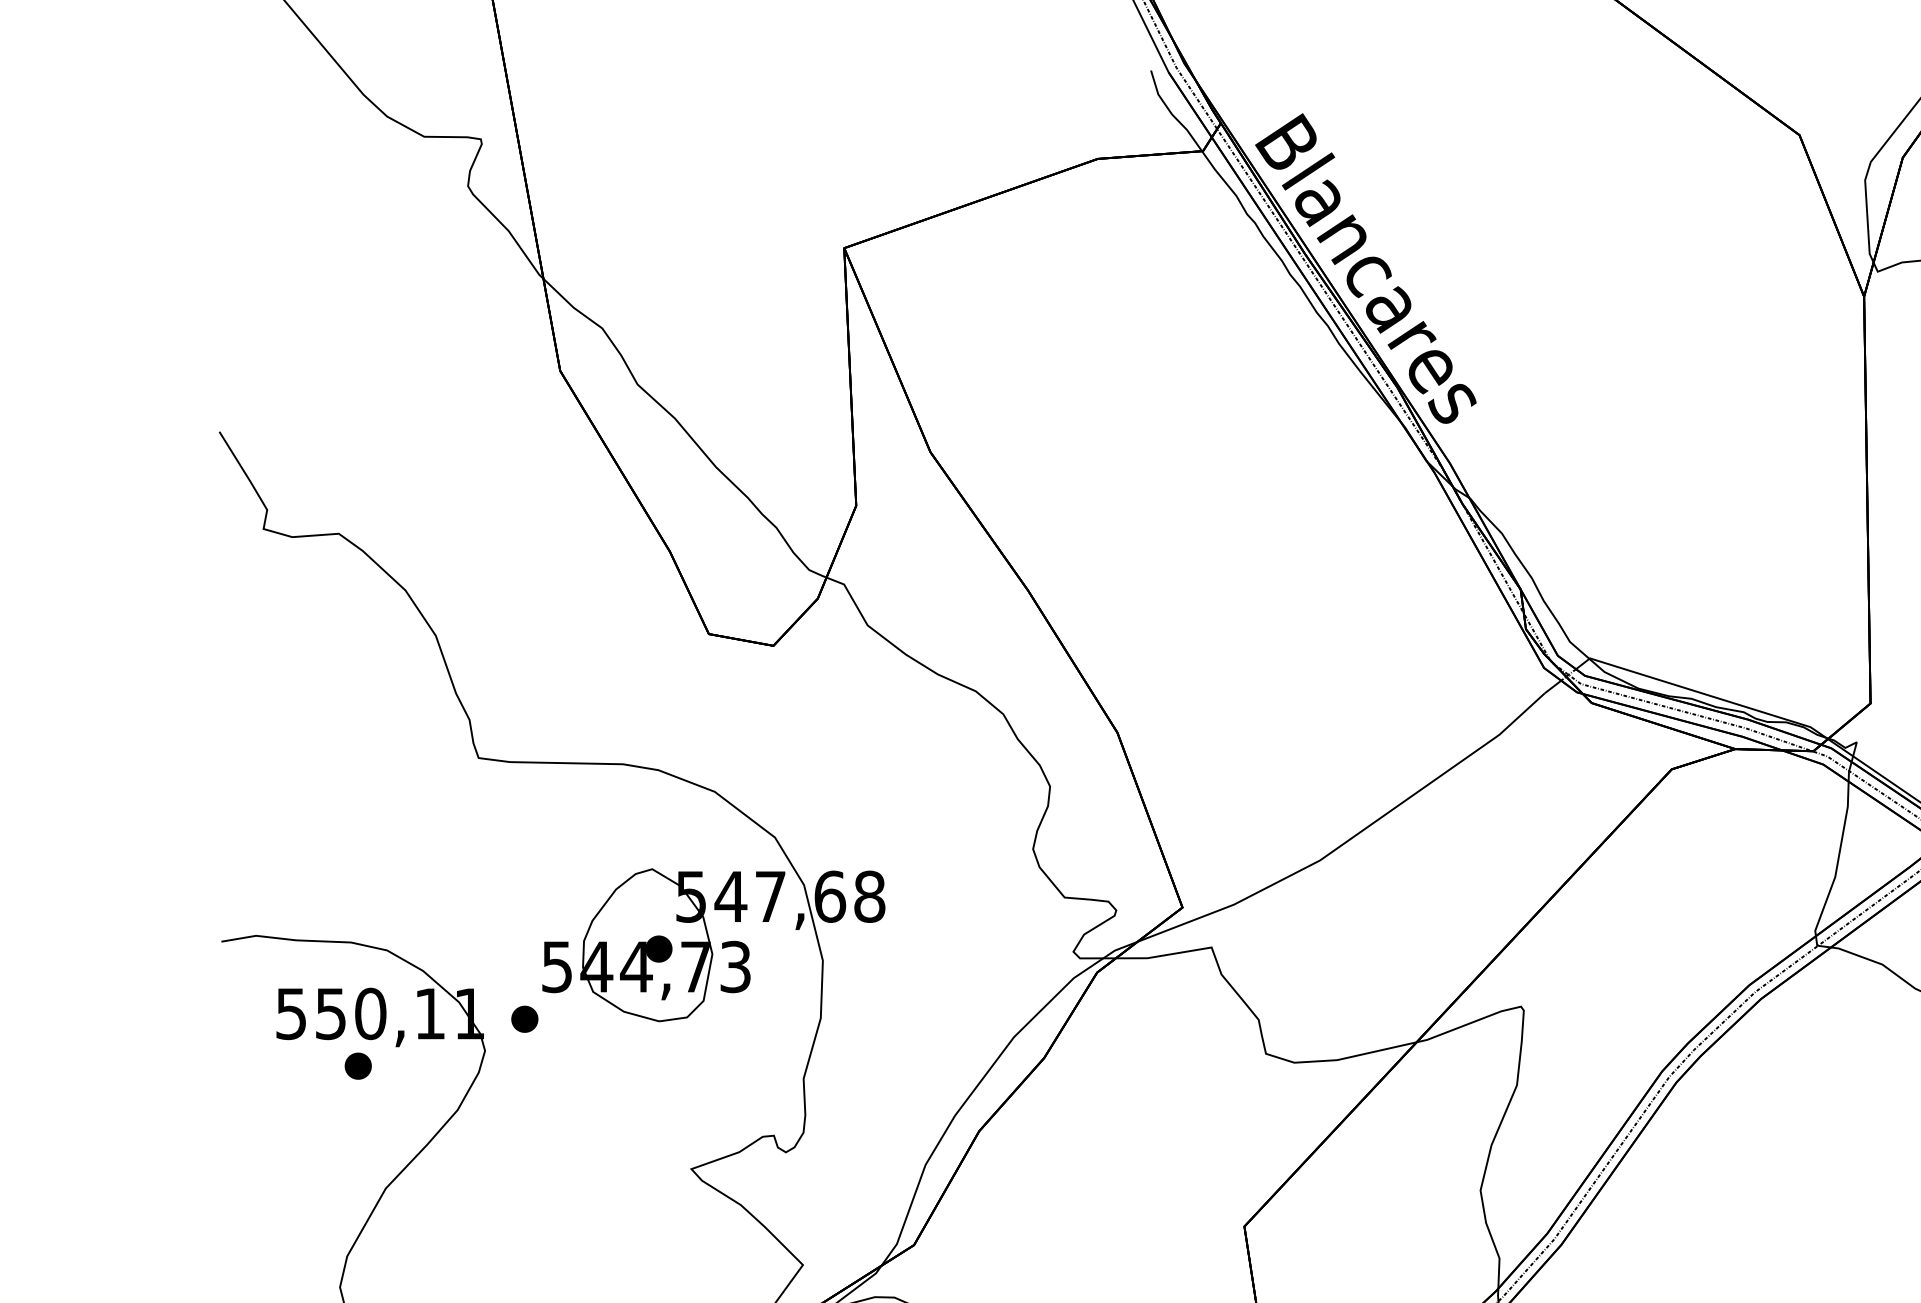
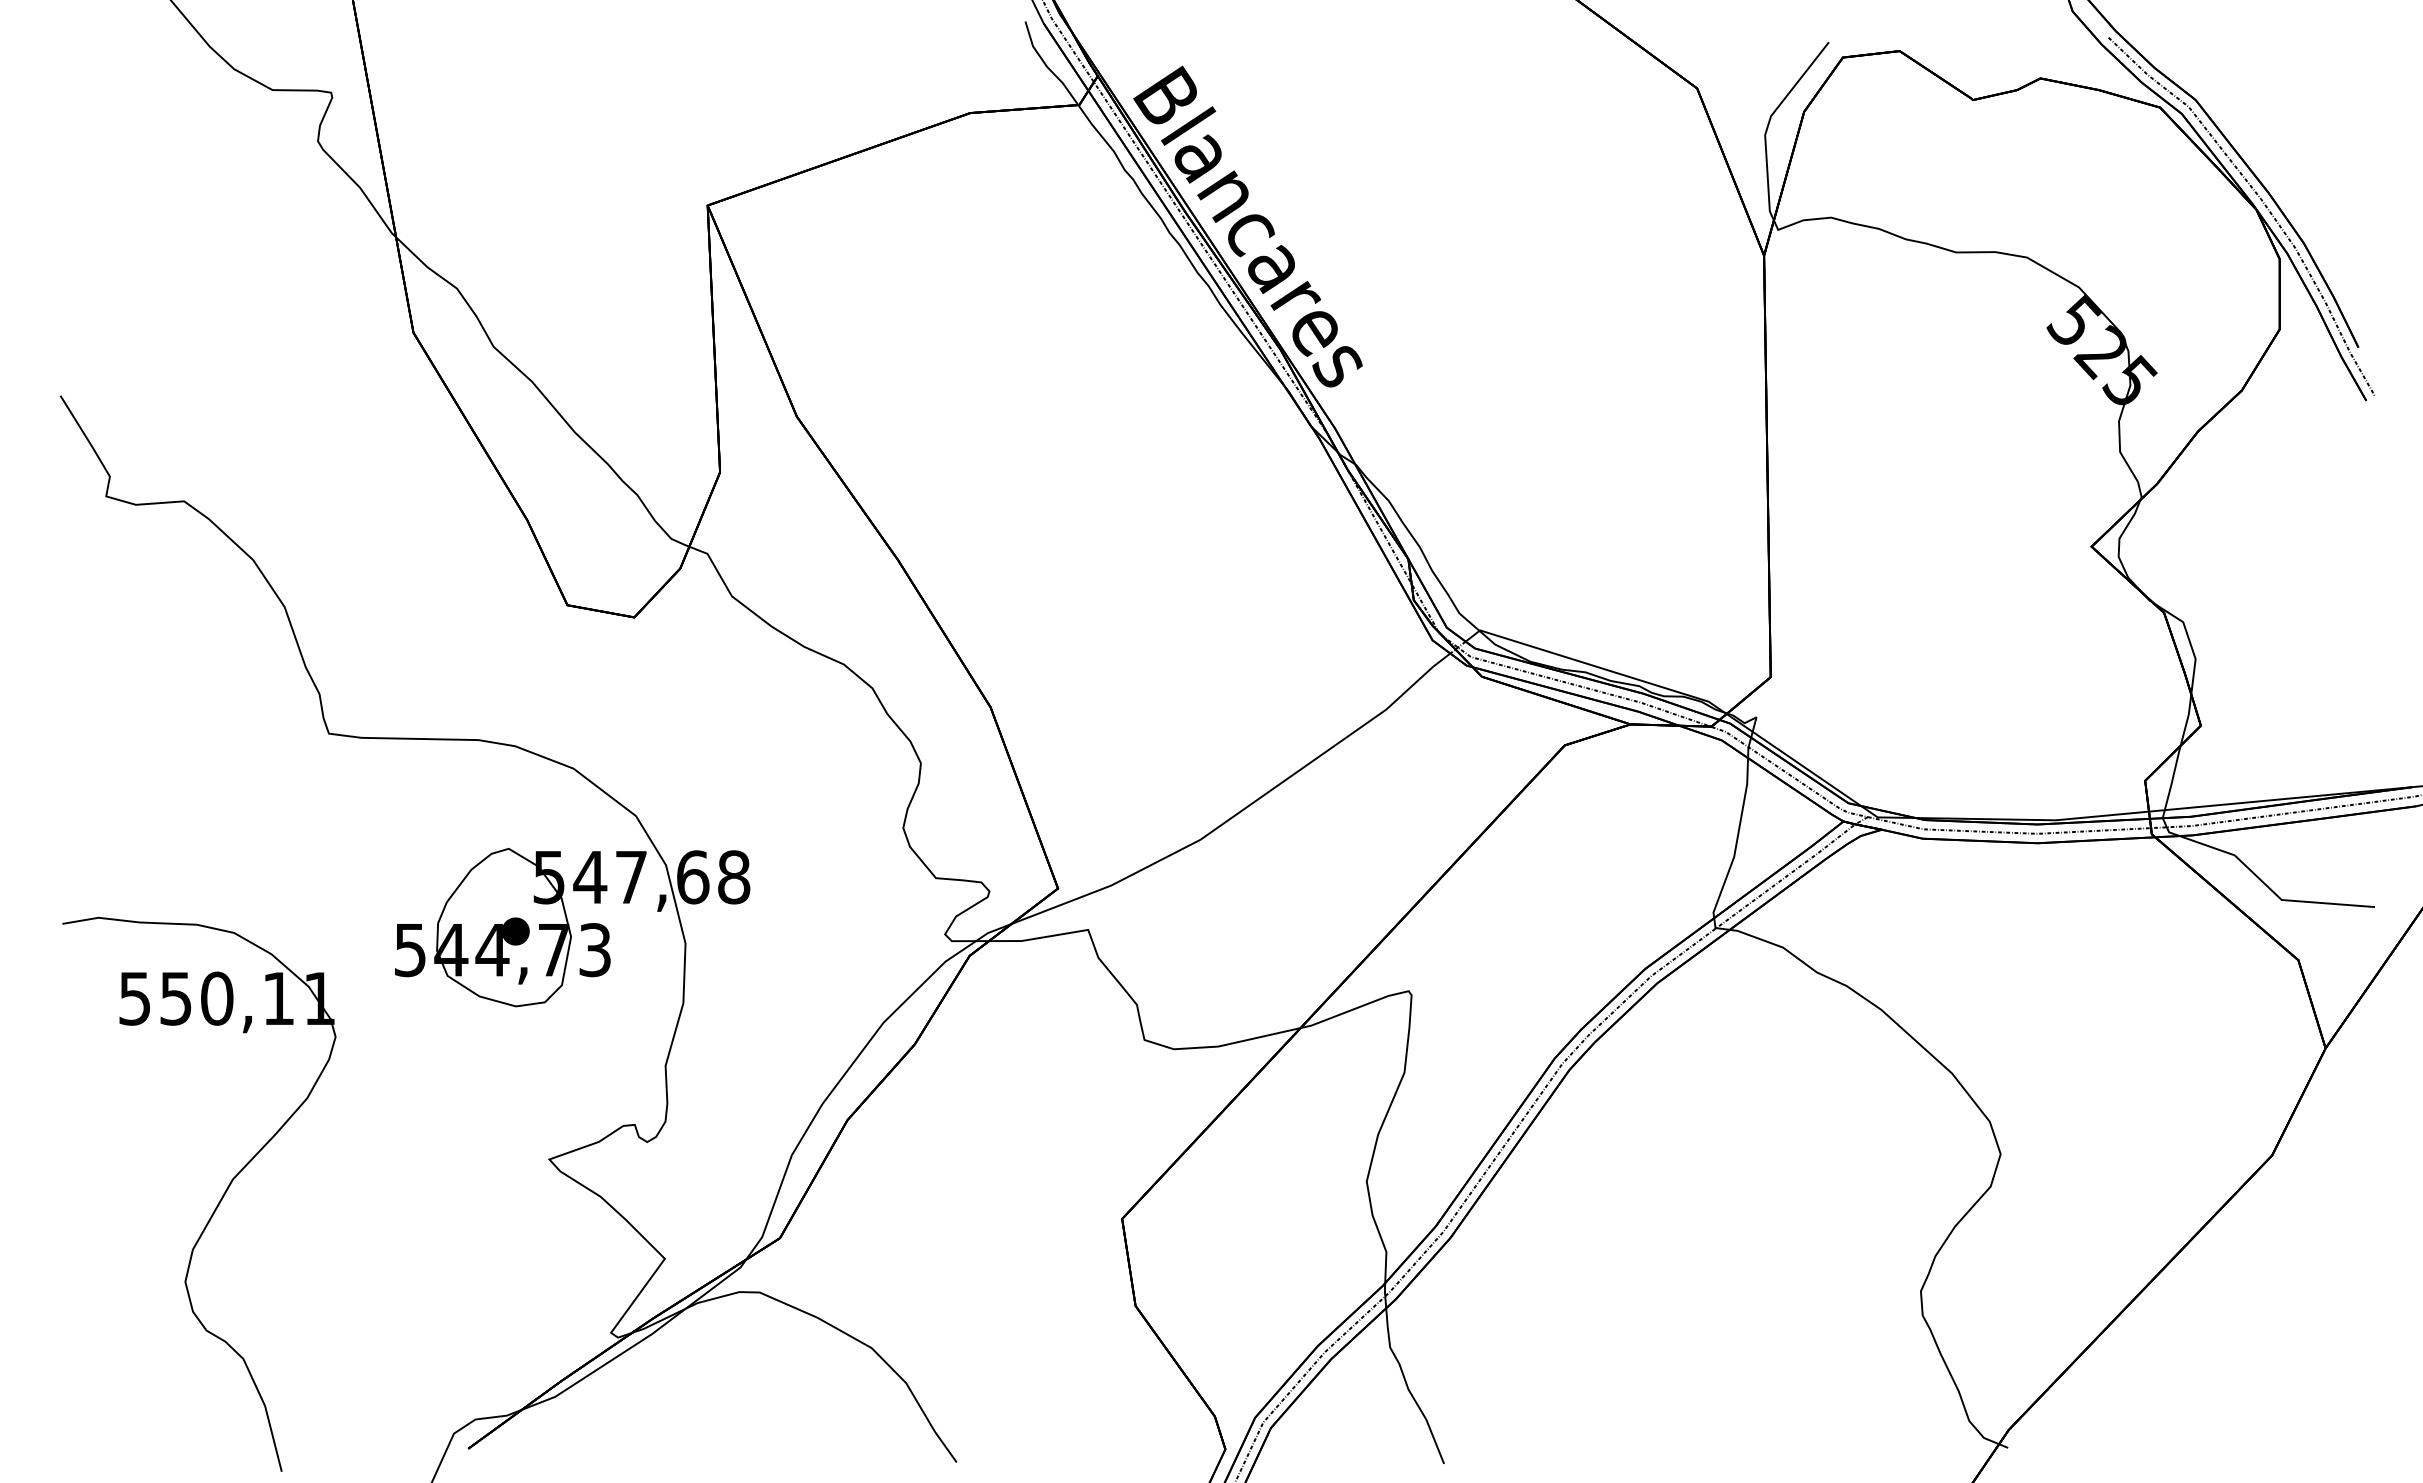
part: (524, 1019) -> (376, 1004), removed
part: (358, 1065) -> (204, 1052), removed

